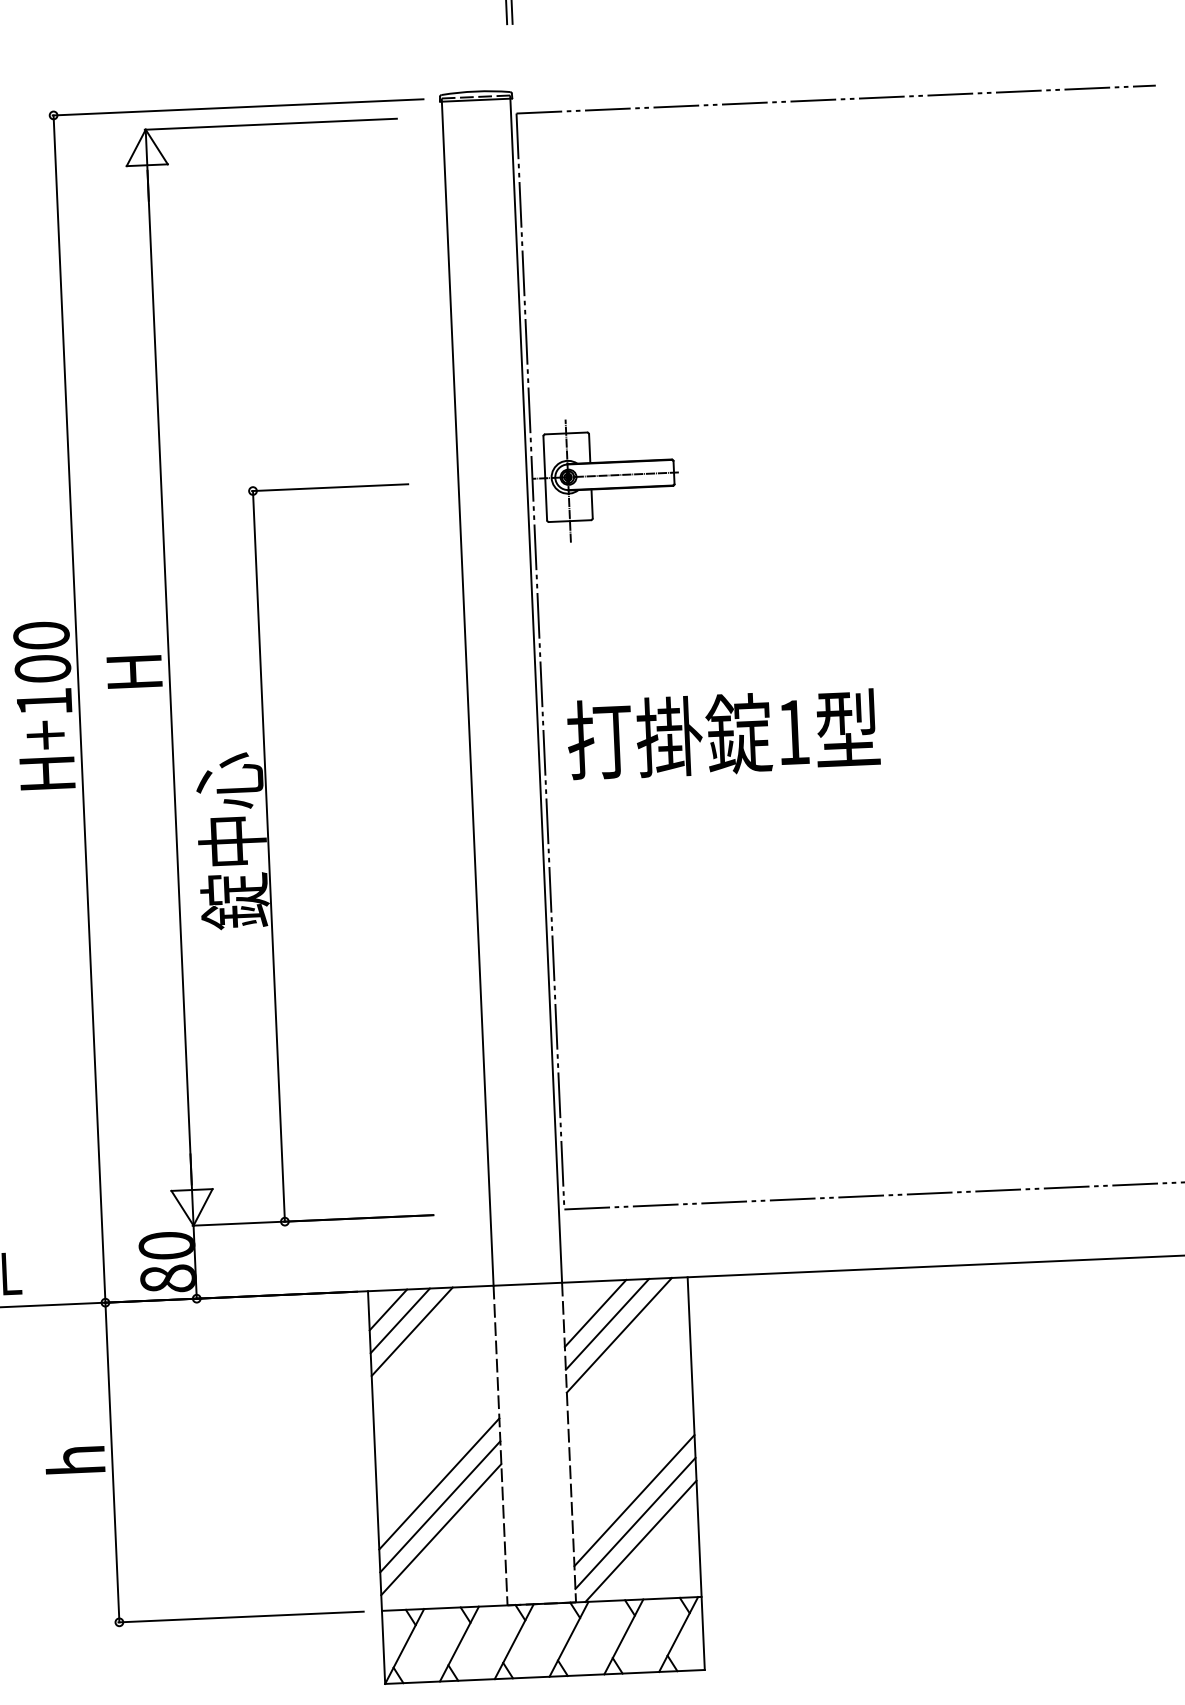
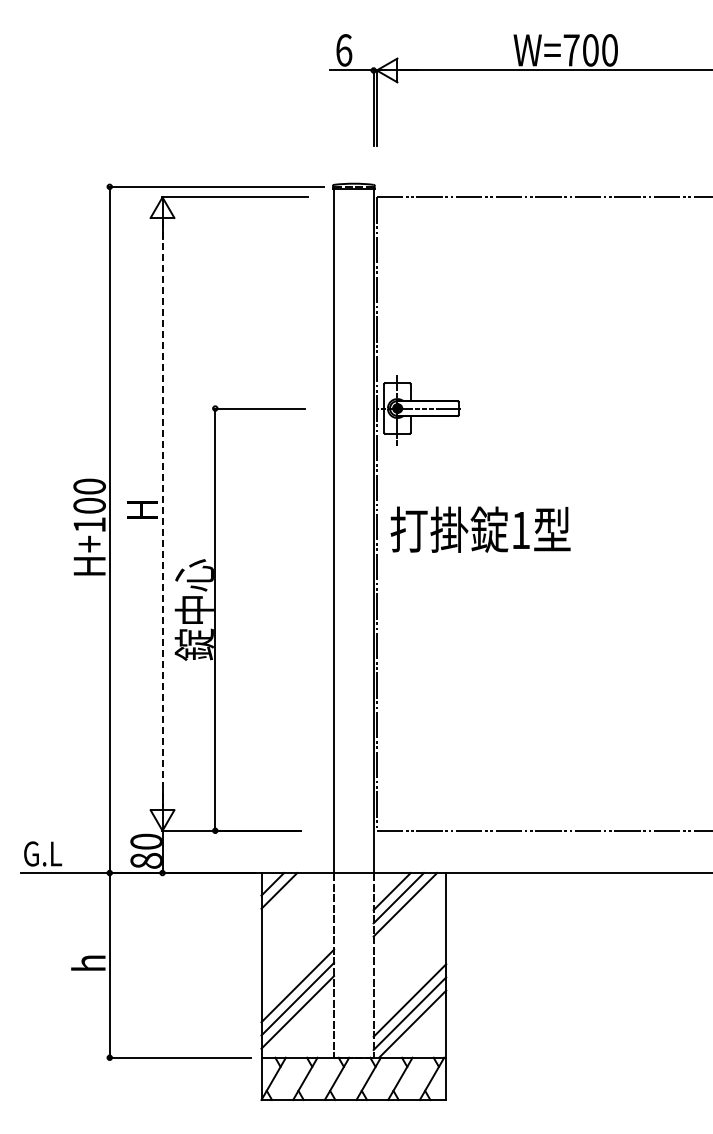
line: (169, 678) -> (162, 514), solid -> dashed
text: (723, 733) -> (480, 529), moved
line: (411, 1331) -> (285, 897), removed

